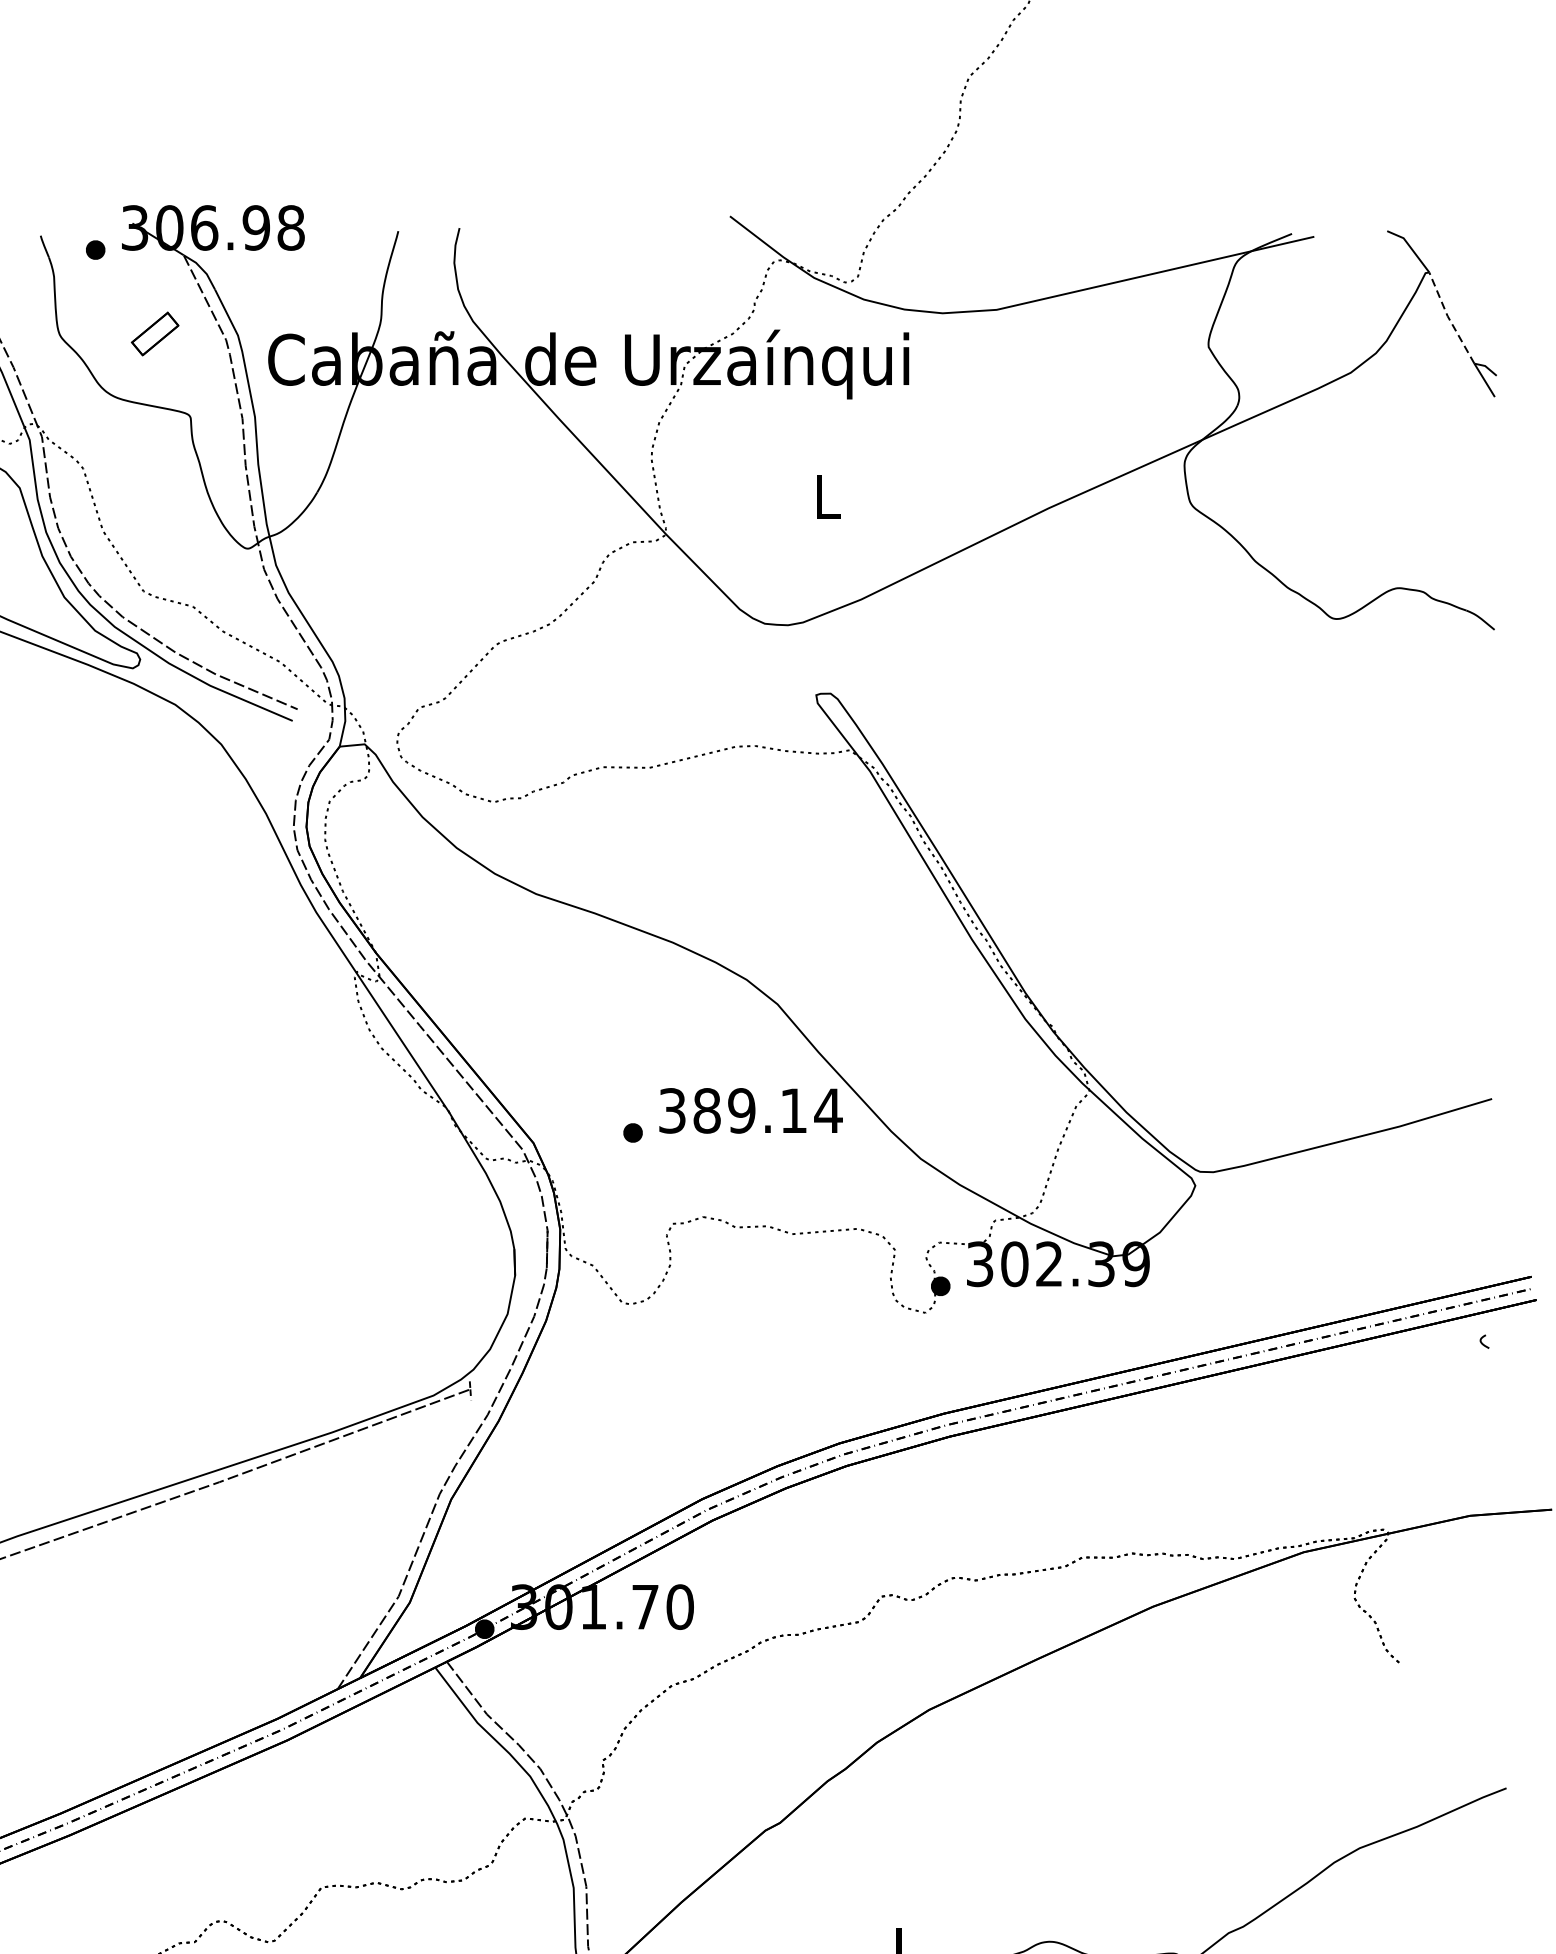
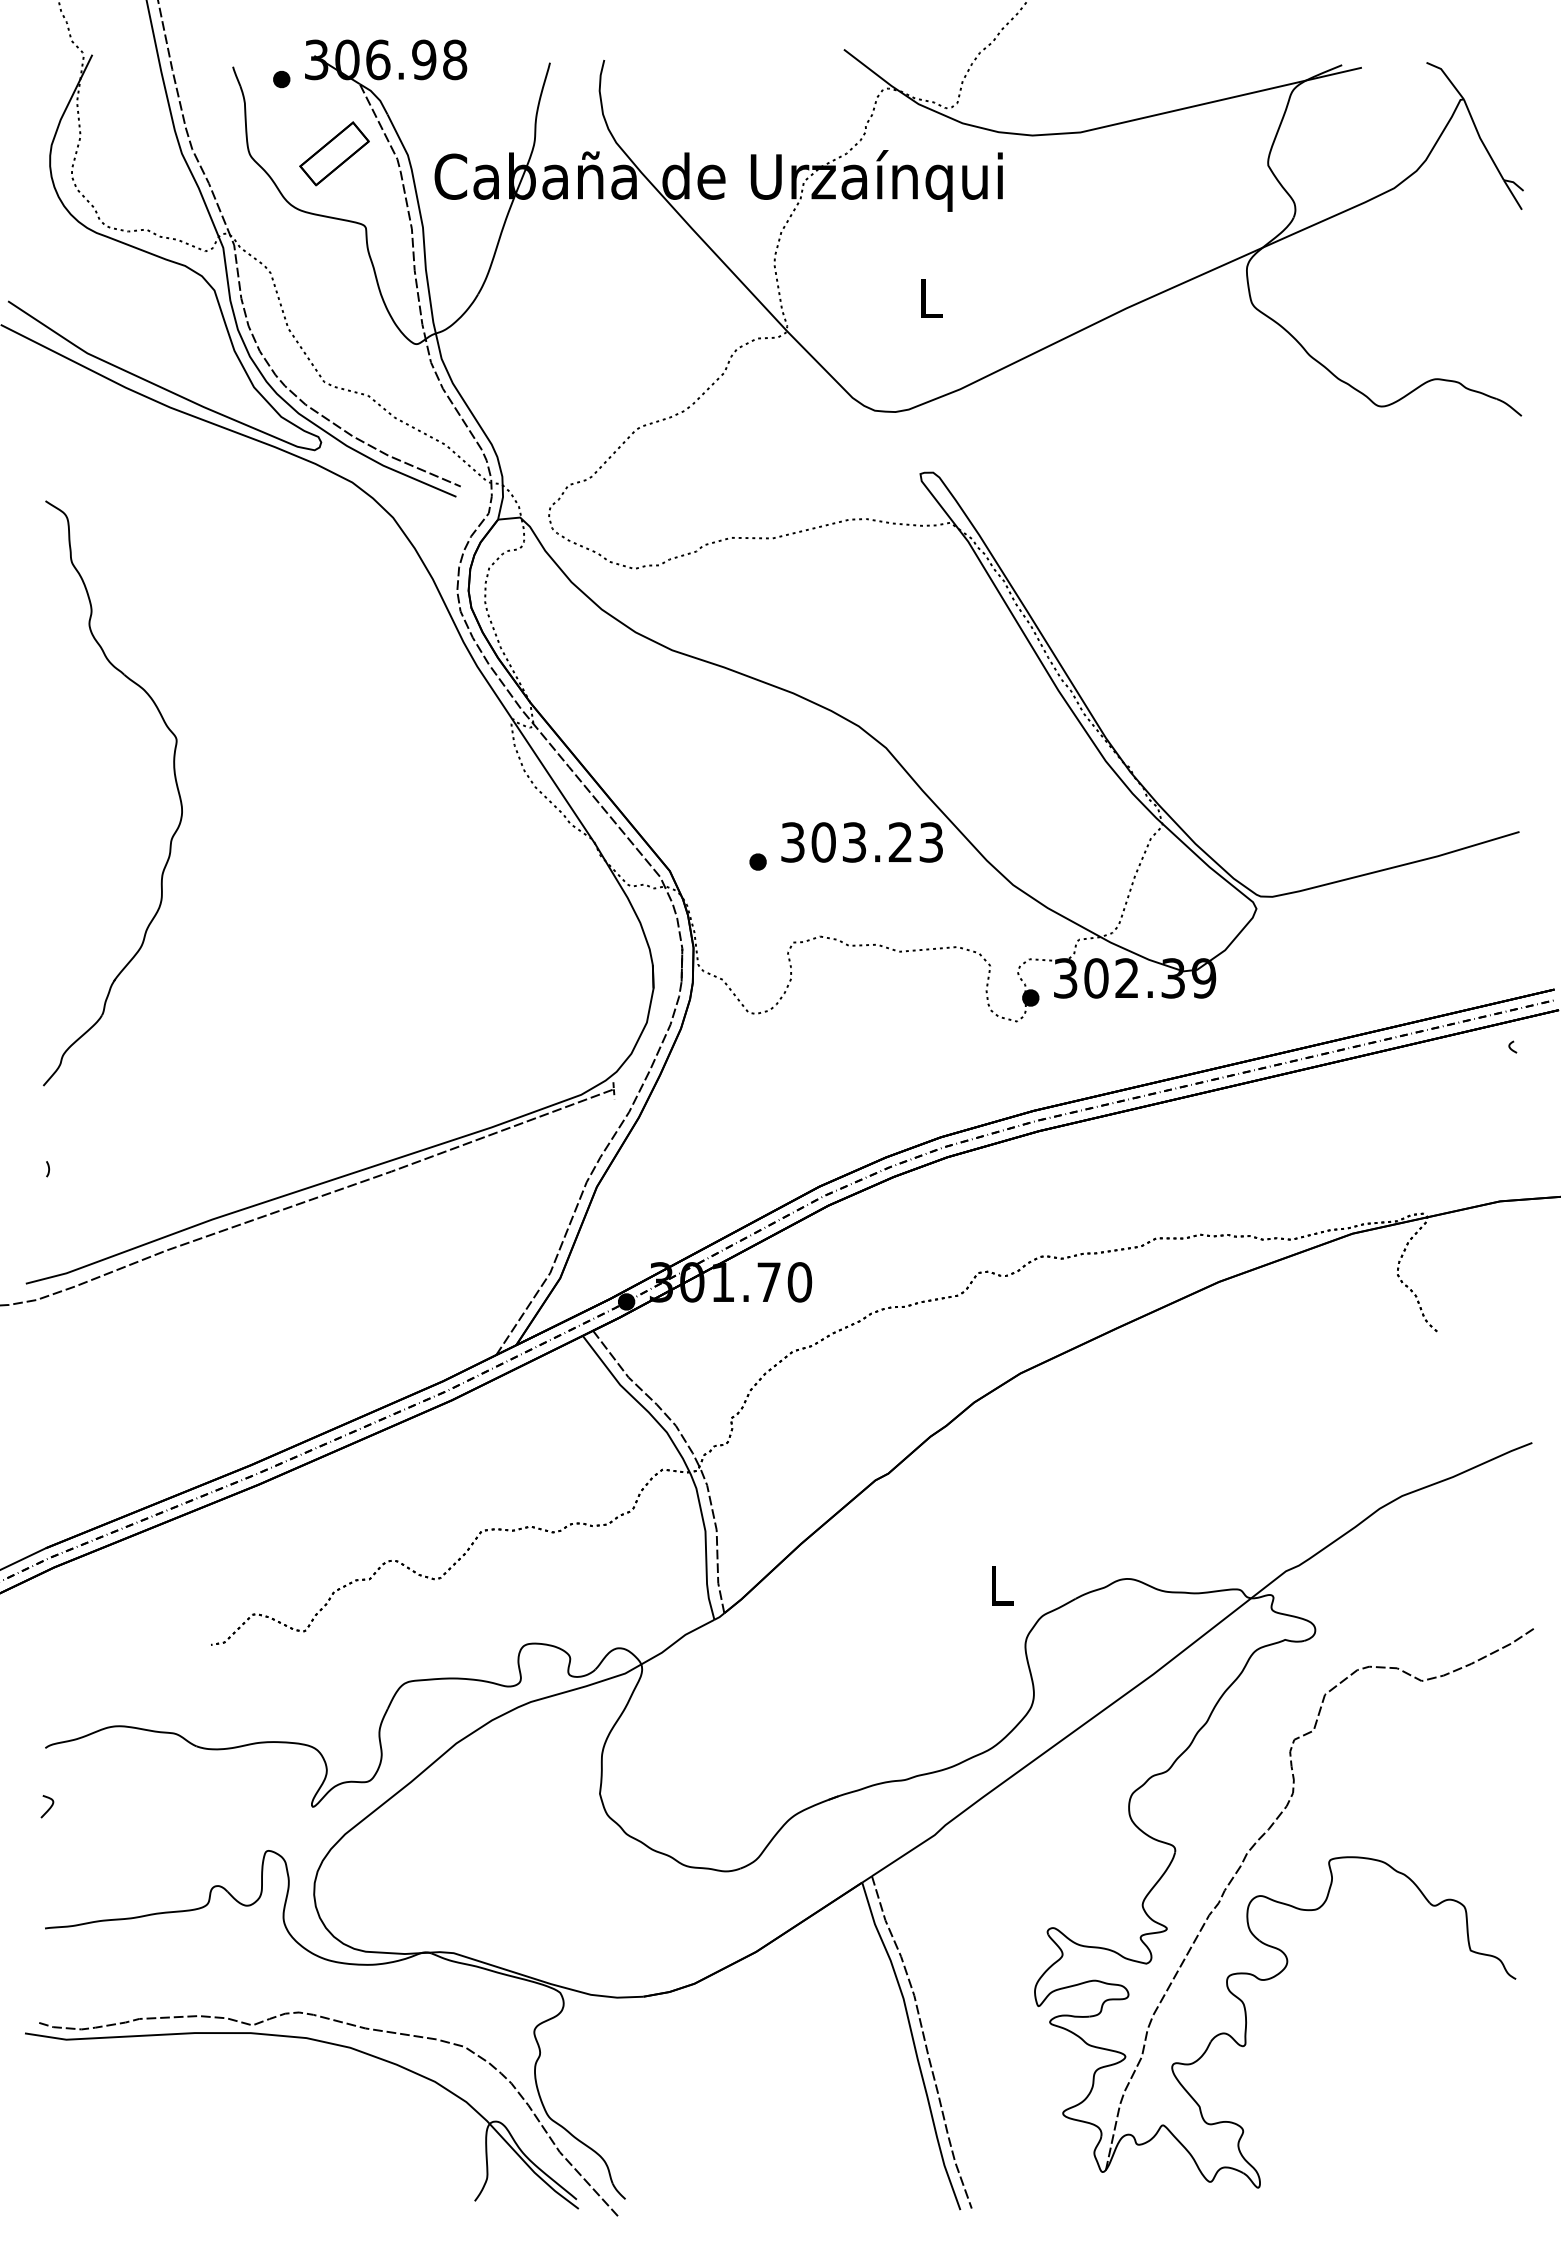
line: (1449, 317) -> (1481, 139), dashed -> solid
part: (155, 333) -> (334, 153), size x1.67
text: (767, 1110) -> (877, 842), 389.14 -> 303.23

